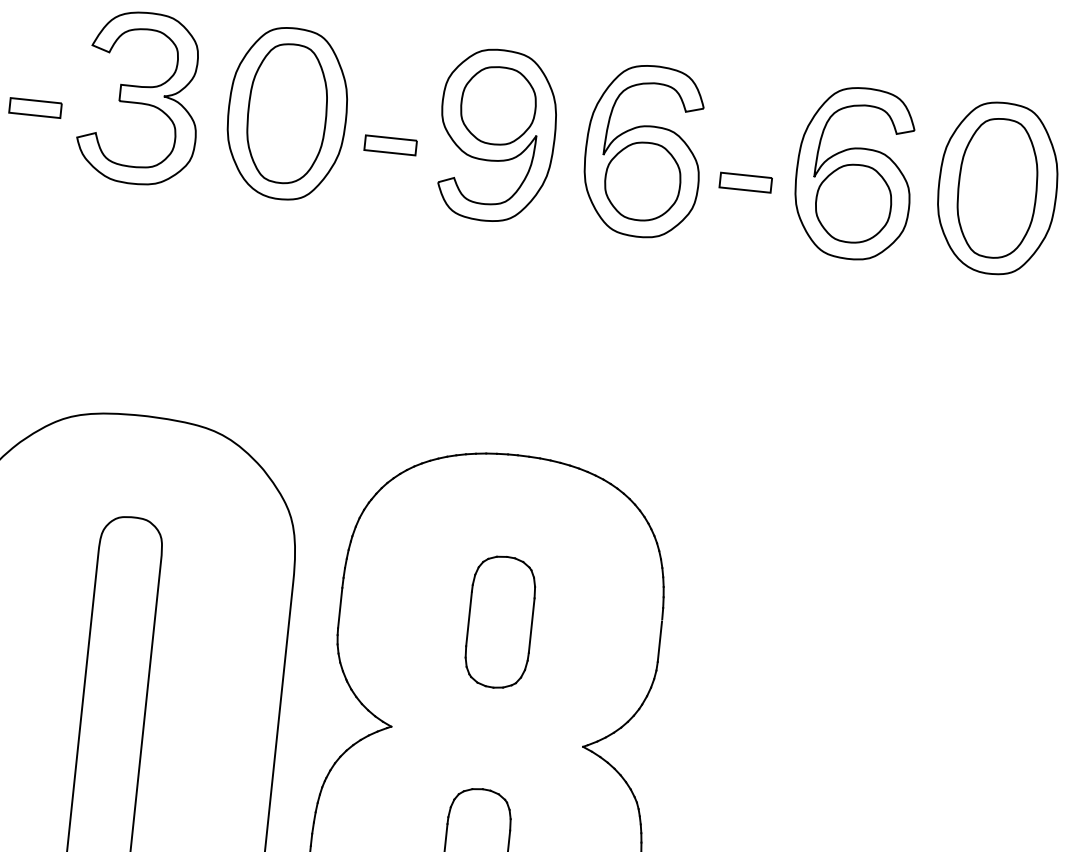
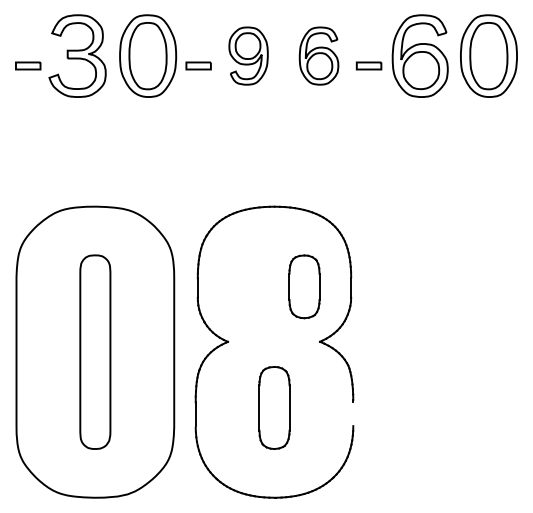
part: (496, 134) -> (248, 55), size x0.7
part: (642, 149) -> (318, 55), size x0.7
part: (500, 621) -> (304, 286), moved

